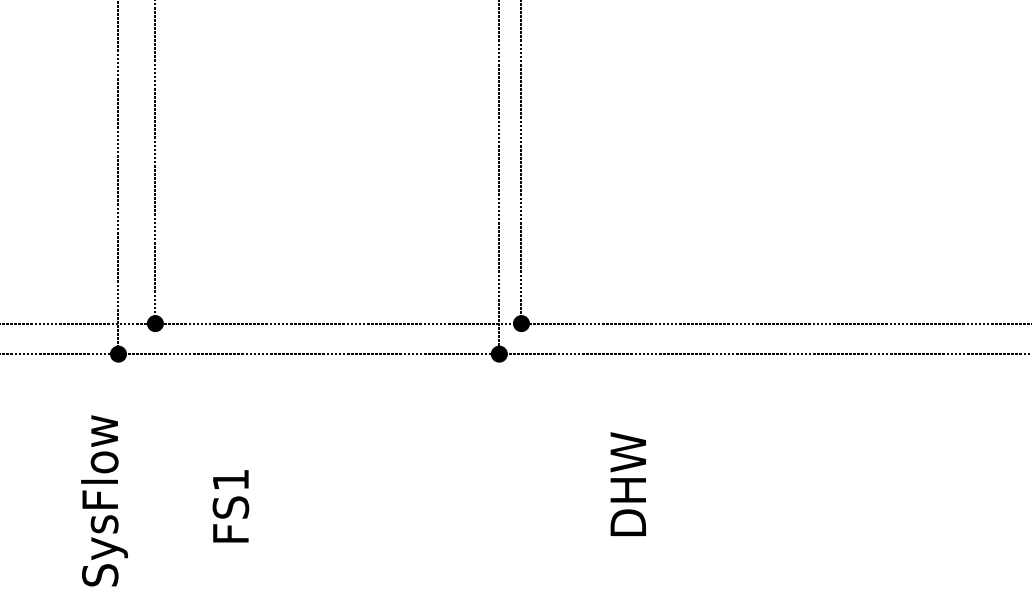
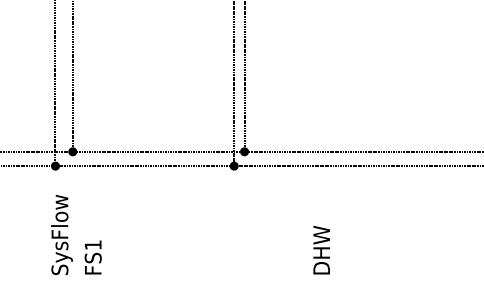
text: (627, 482) -> (321, 249), moved
text: (103, 499) -> (61, 234), moved
text: (229, 506) -> (92, 257), moved

